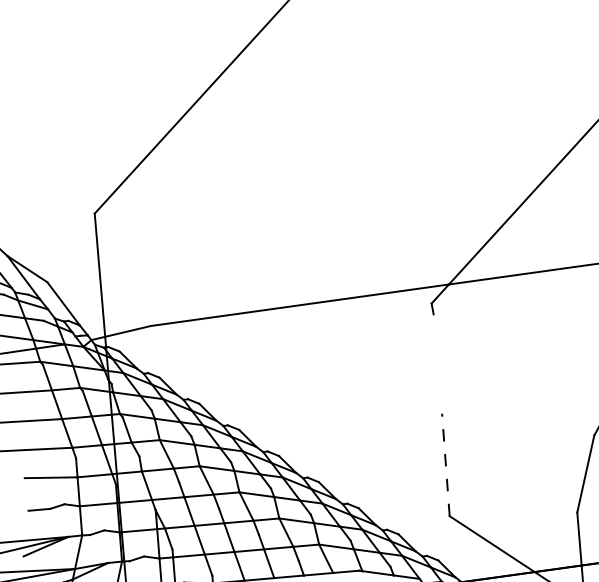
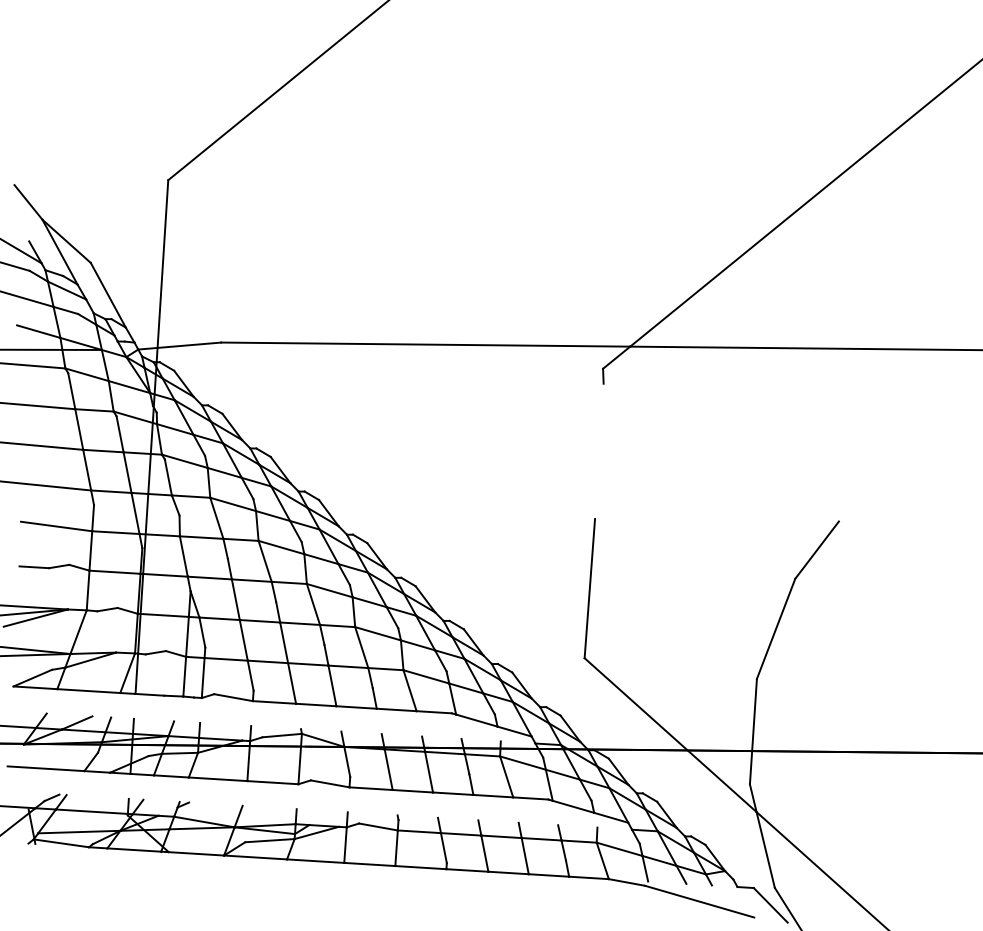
line: (445, 464) -> (589, 588), dashed -> solid

